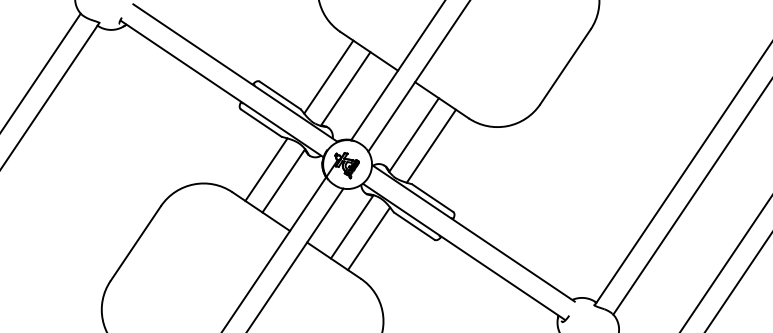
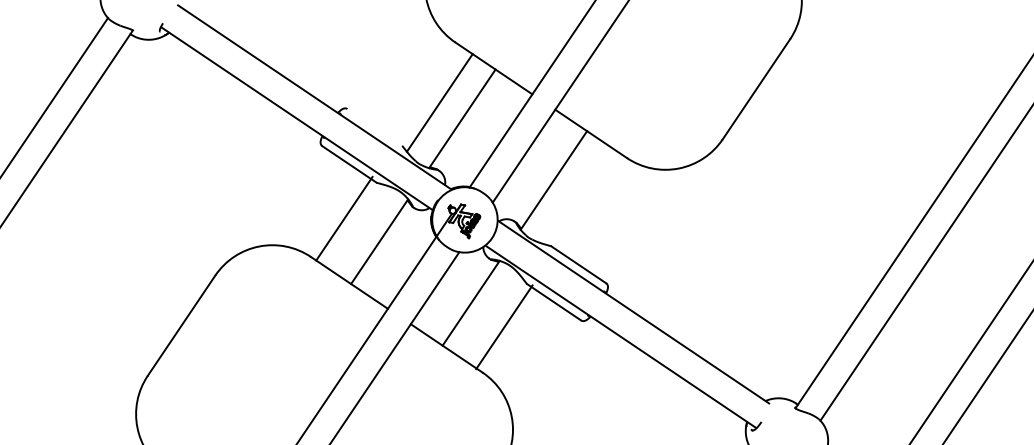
line: (279, 95) -> (373, 127), removed
line: (430, 145) -> (575, 194), removed
line: (266, 169) -> (344, 218), moved
line: (369, 238) -> (504, 326), moved

